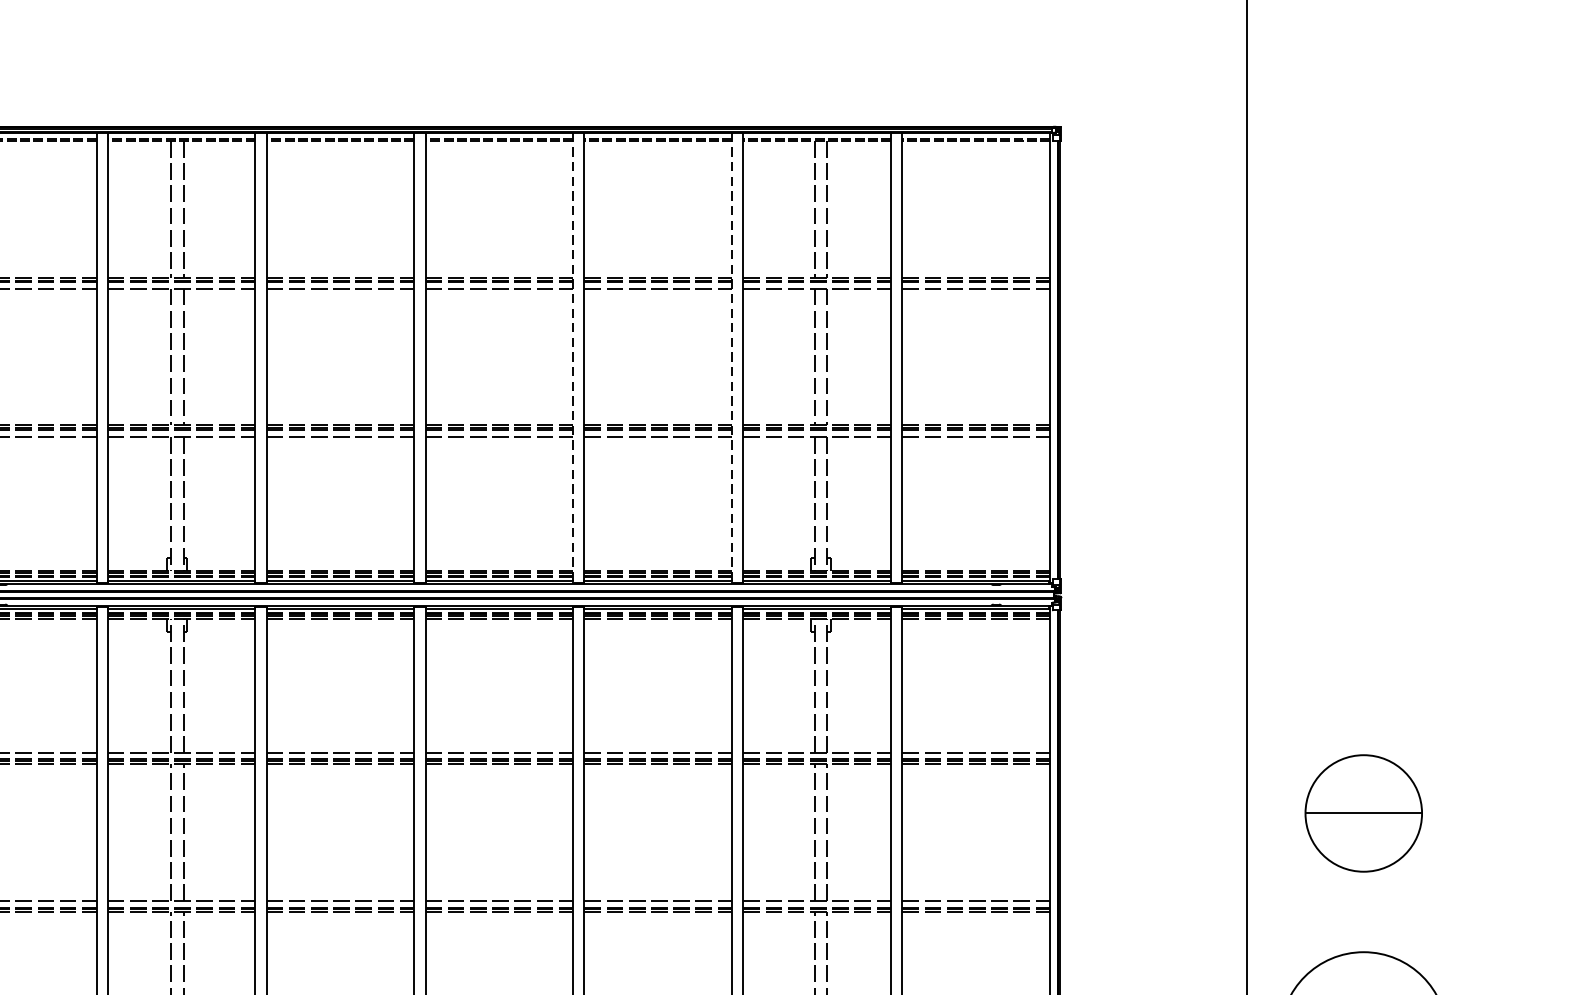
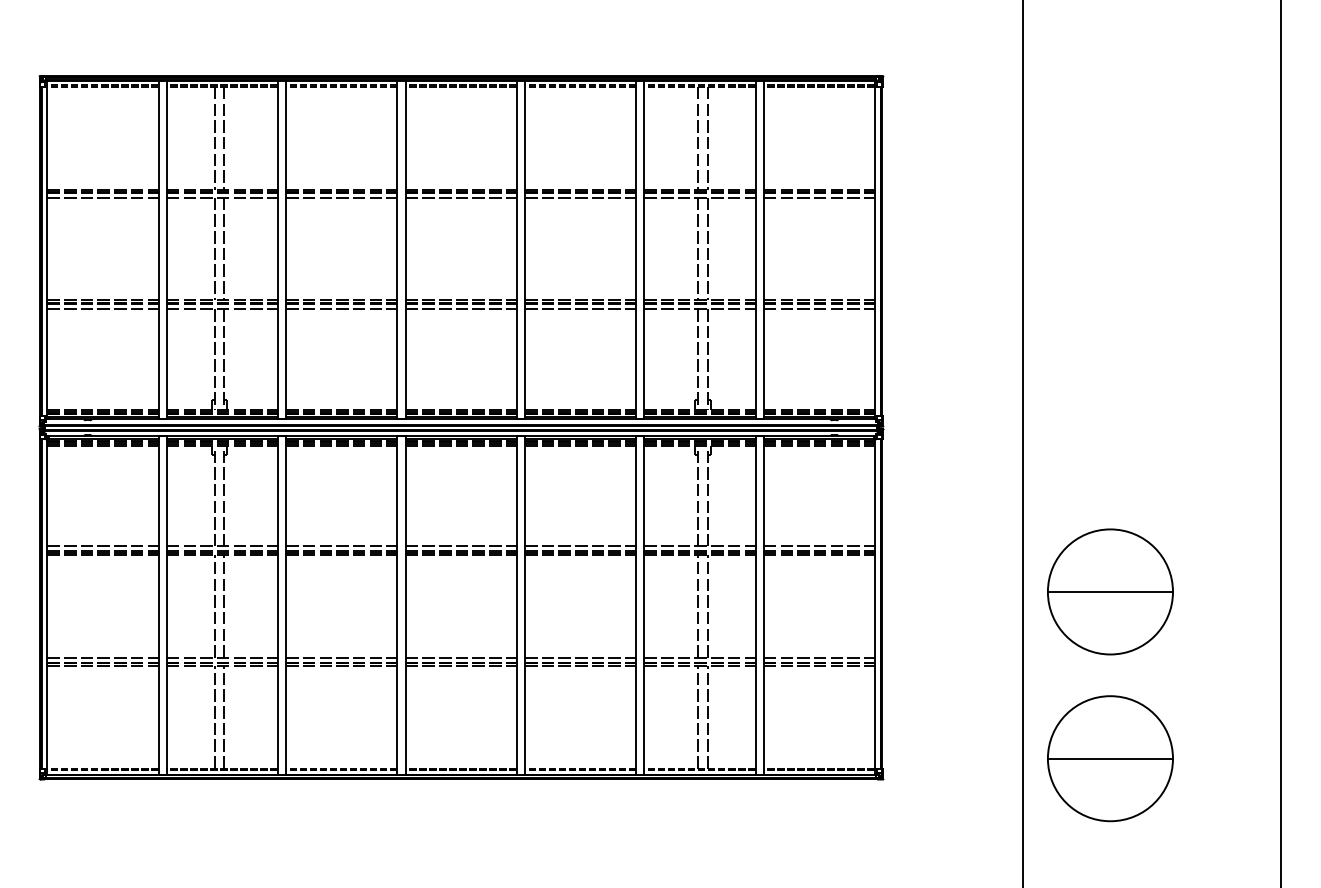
line: (573, 358) -> (516, 250), dashed -> solid
line: (732, 358) -> (636, 250), dashed -> solid
part: (1363, 812) -> (1110, 591), size x1.43

